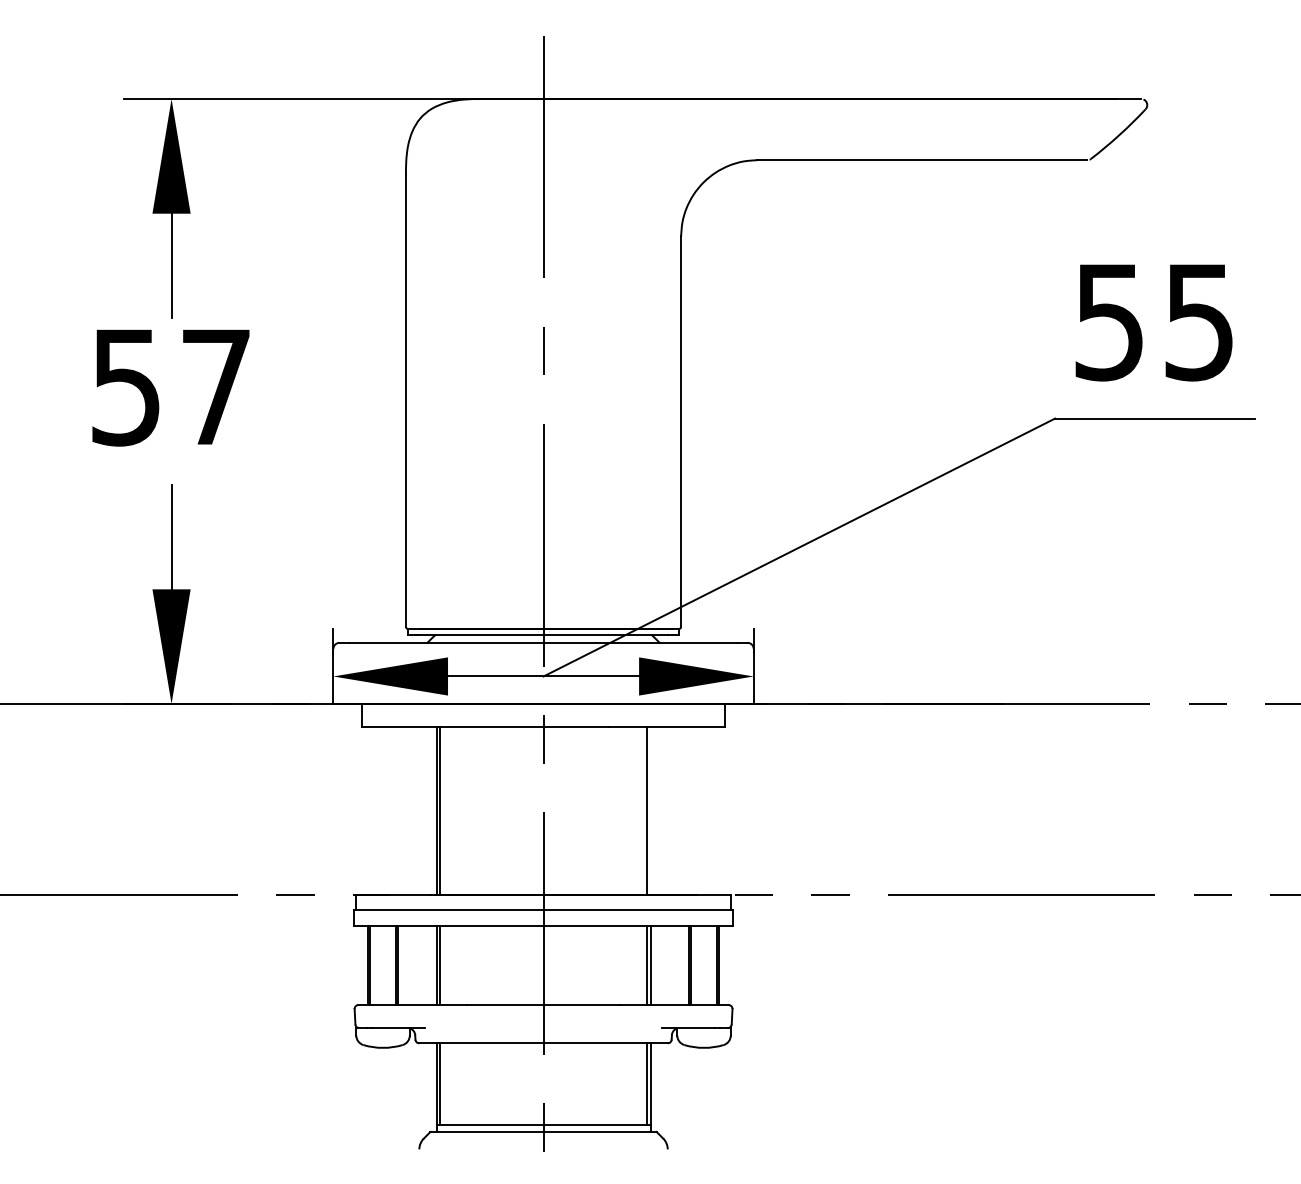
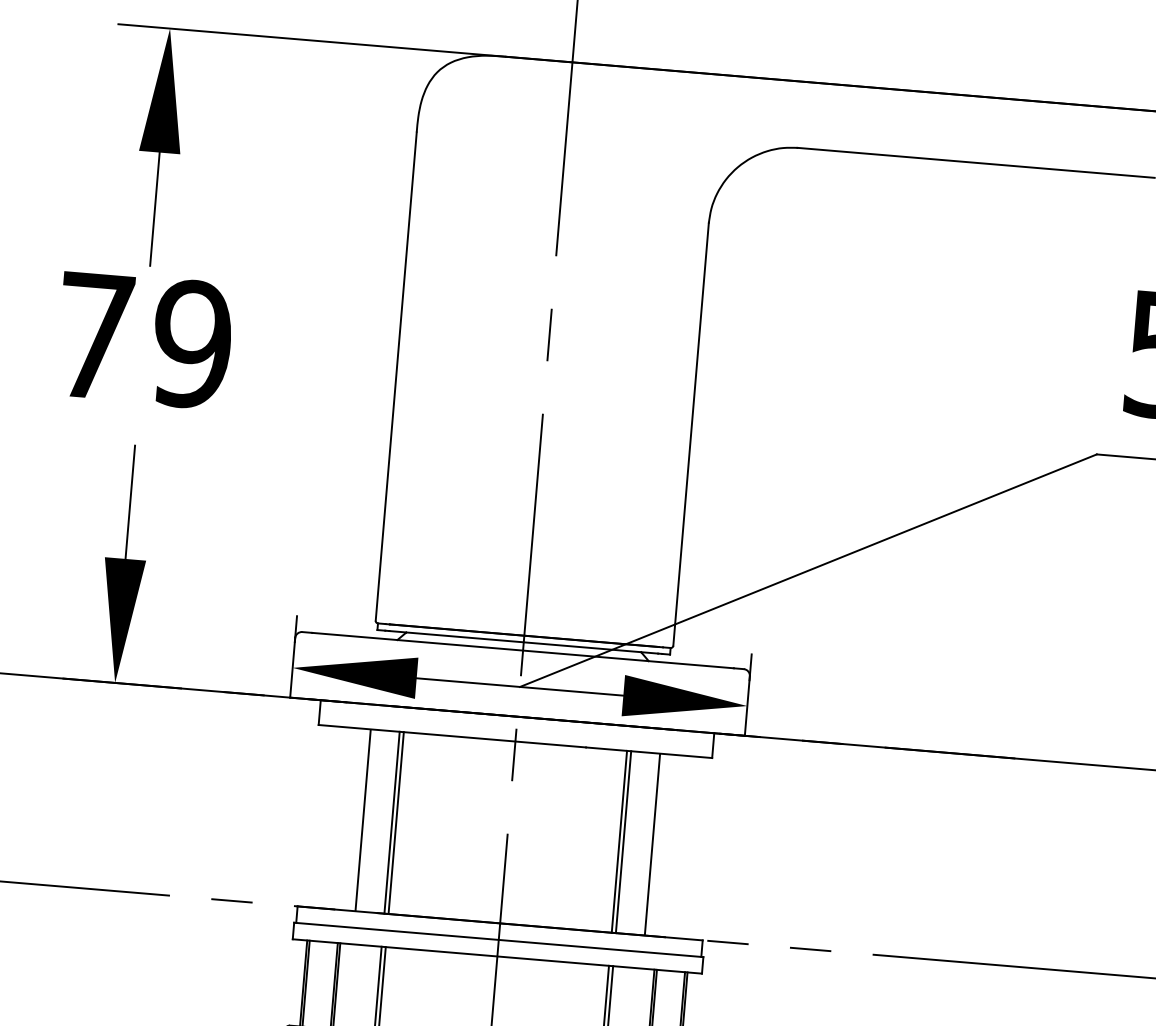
text: (171, 386) -> (143, 339), 57 -> 79
line: (409, 810) -> (362, 819), added
line: (650, 810) -> (623, 841), added
line: (677, 810) -> (652, 844), added

